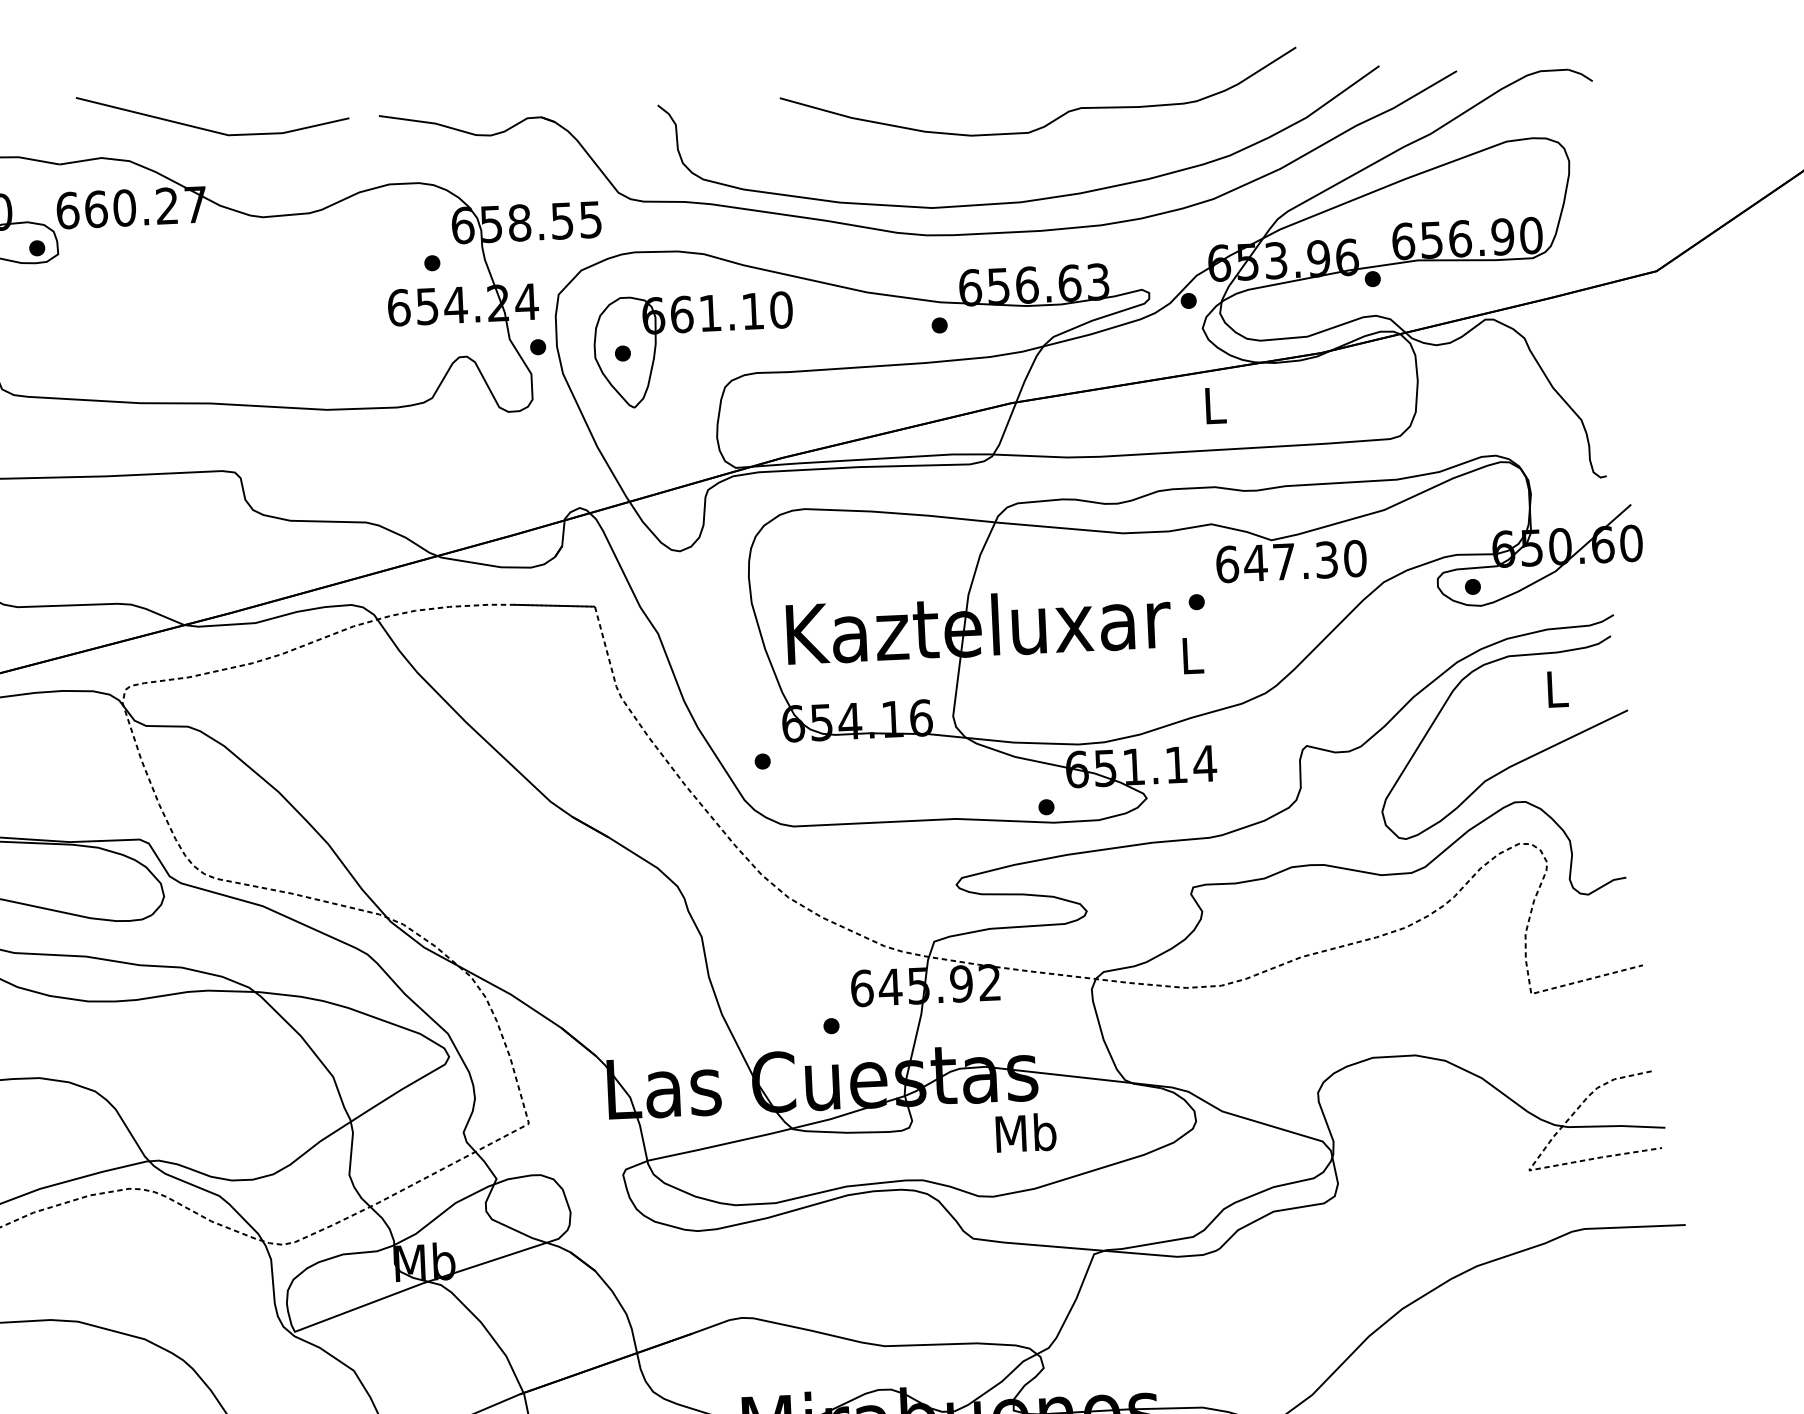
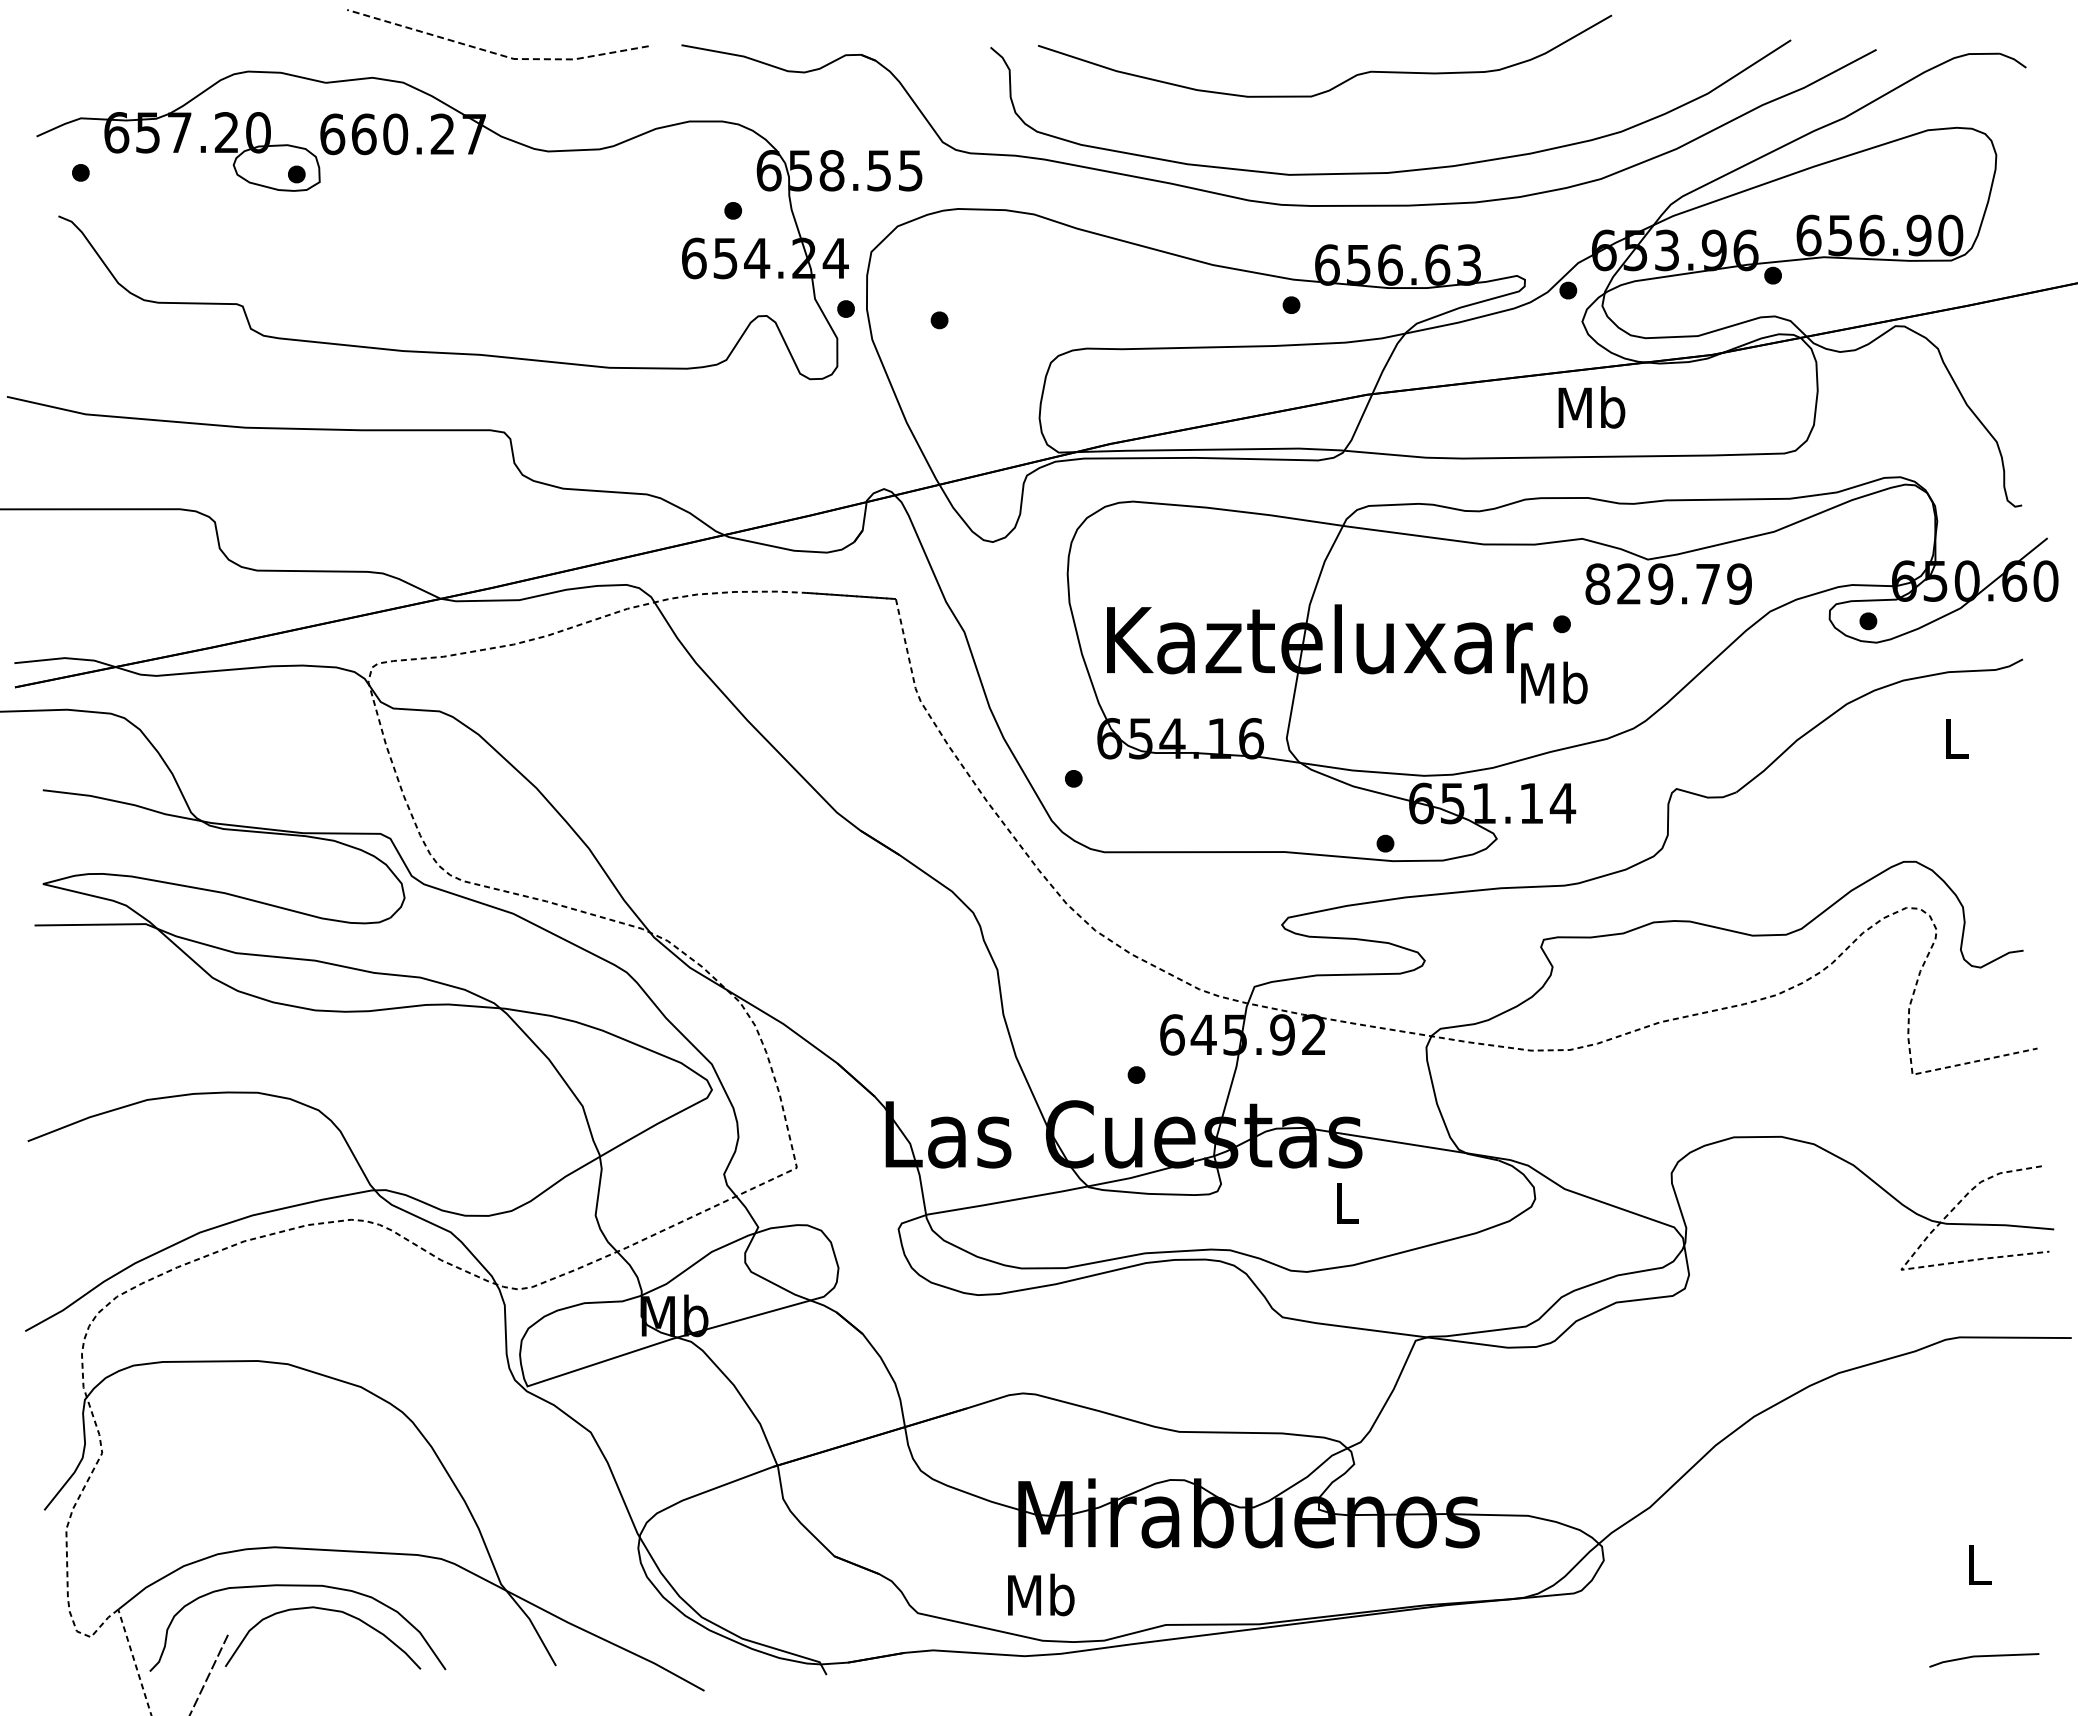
curve: (1053, 119) -> (1339, 83), moved
line: (212, 131) -> (496, 53), solid -> dashed
part: (686, 332) -> (1011, 300), removed
text: (1214, 405) -> (1591, 407), L -> Mb
text: (1291, 561) -> (1668, 583), 647.30 -> 829.79
text: (1192, 654) -> (1554, 682), L -> Mb
curve: (1517, 762) -> (1908, 817), removed
text: (1026, 1132) -> (1346, 1202), Mb -> L

